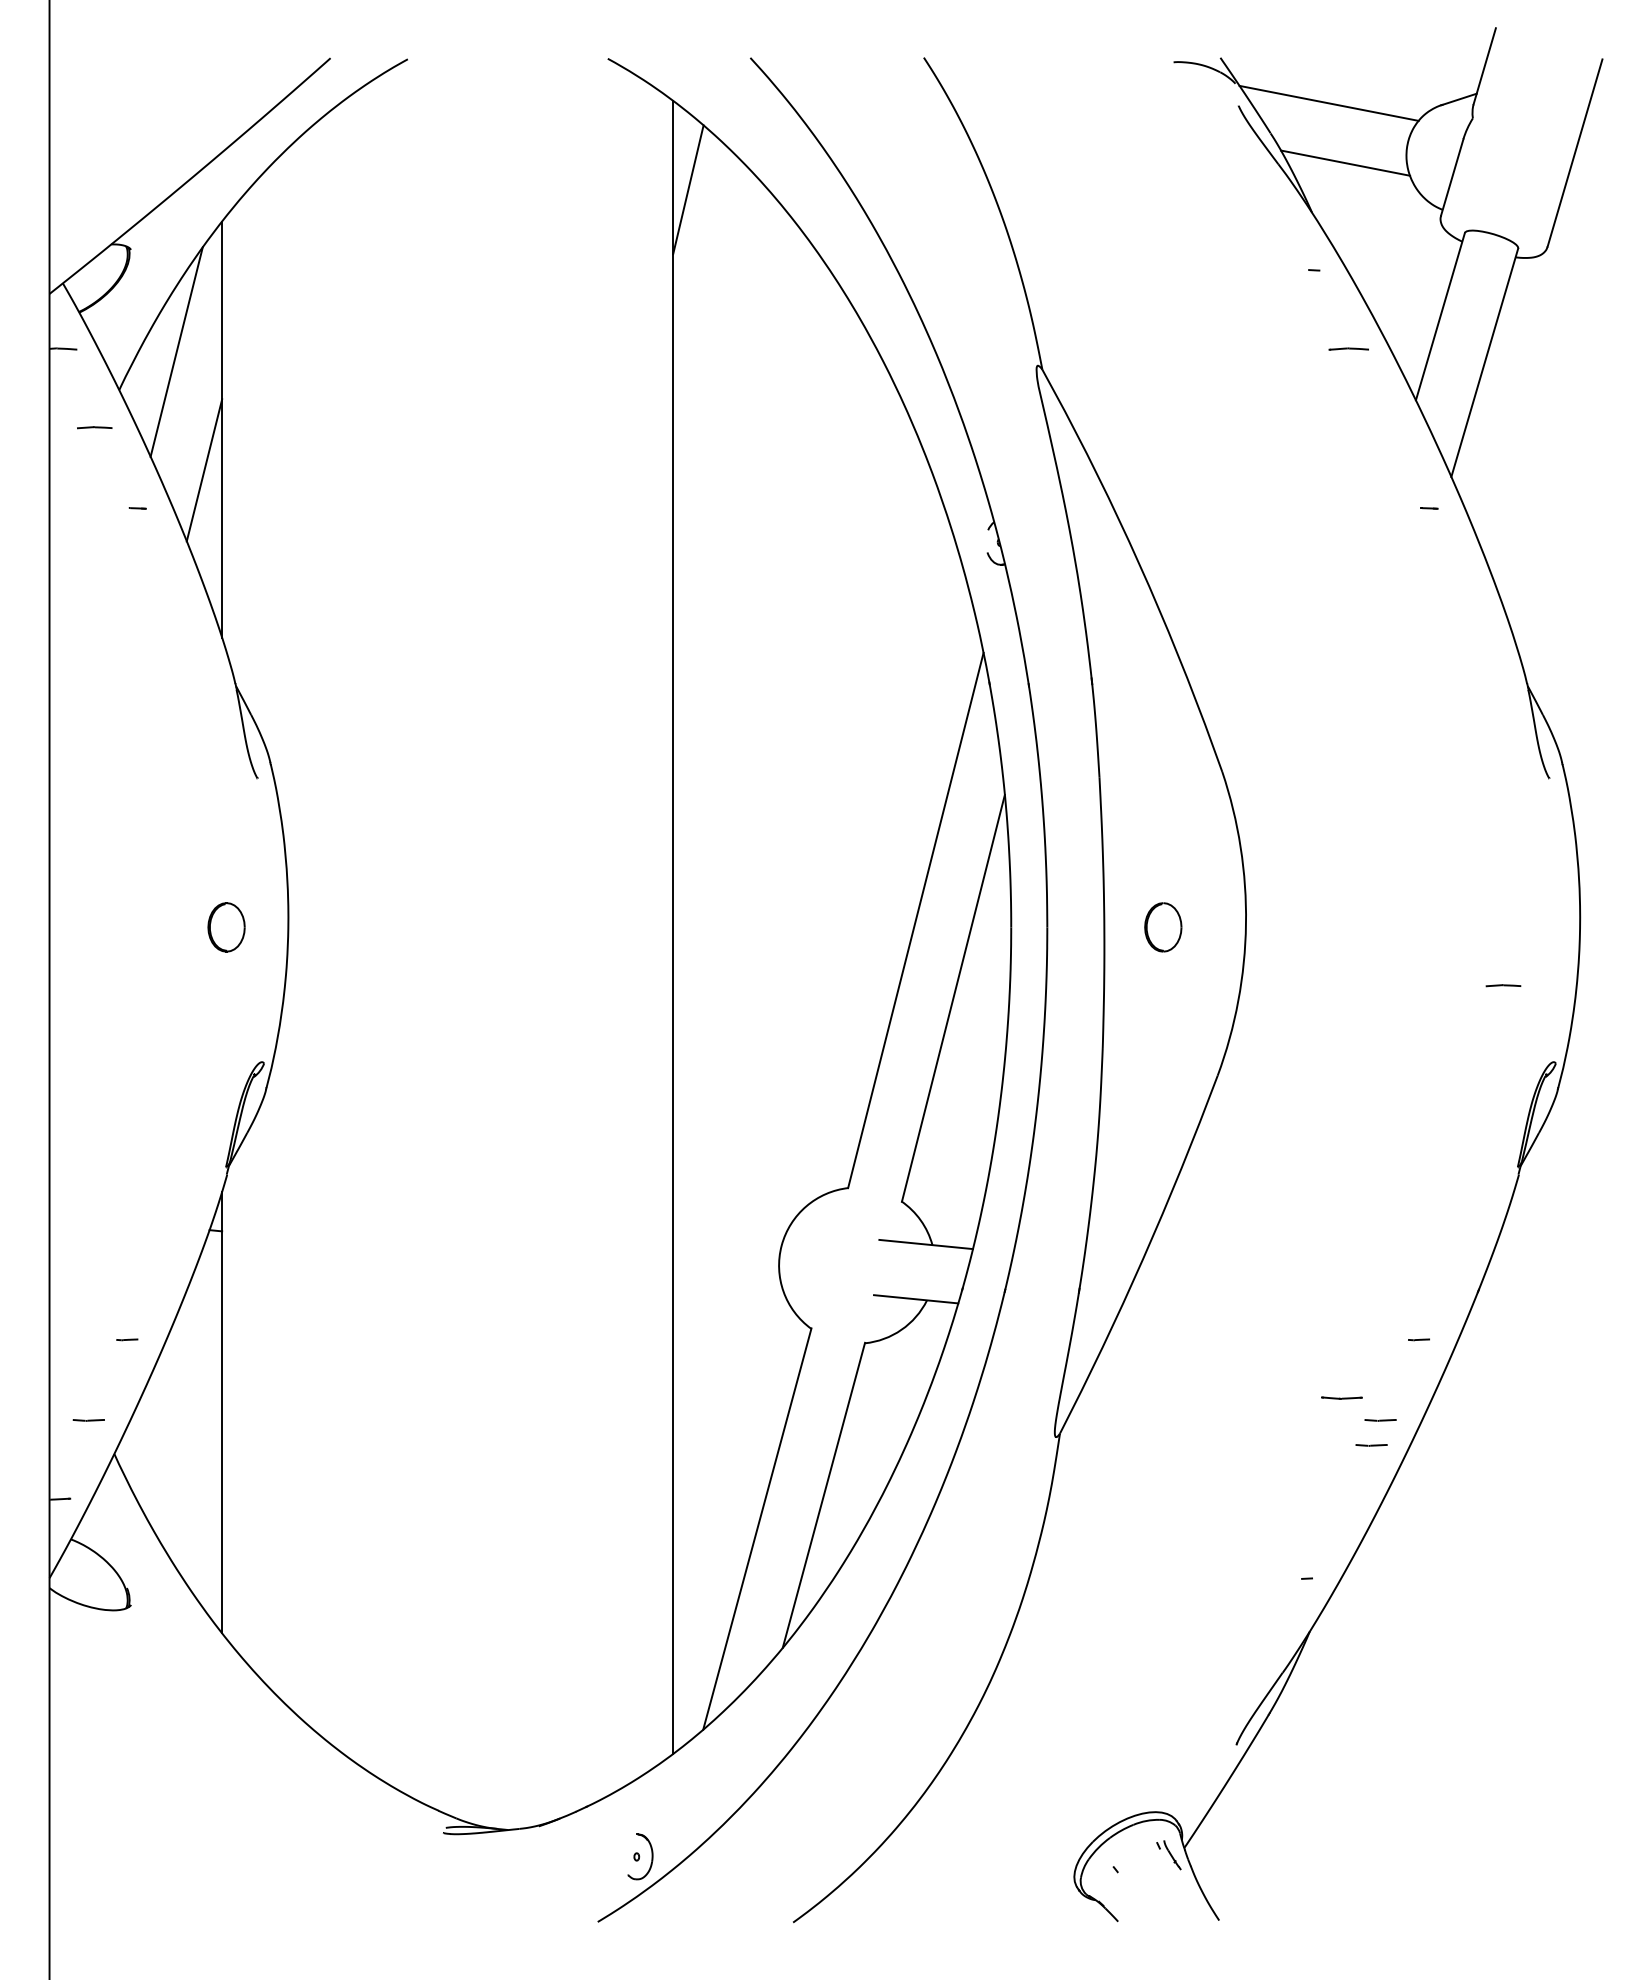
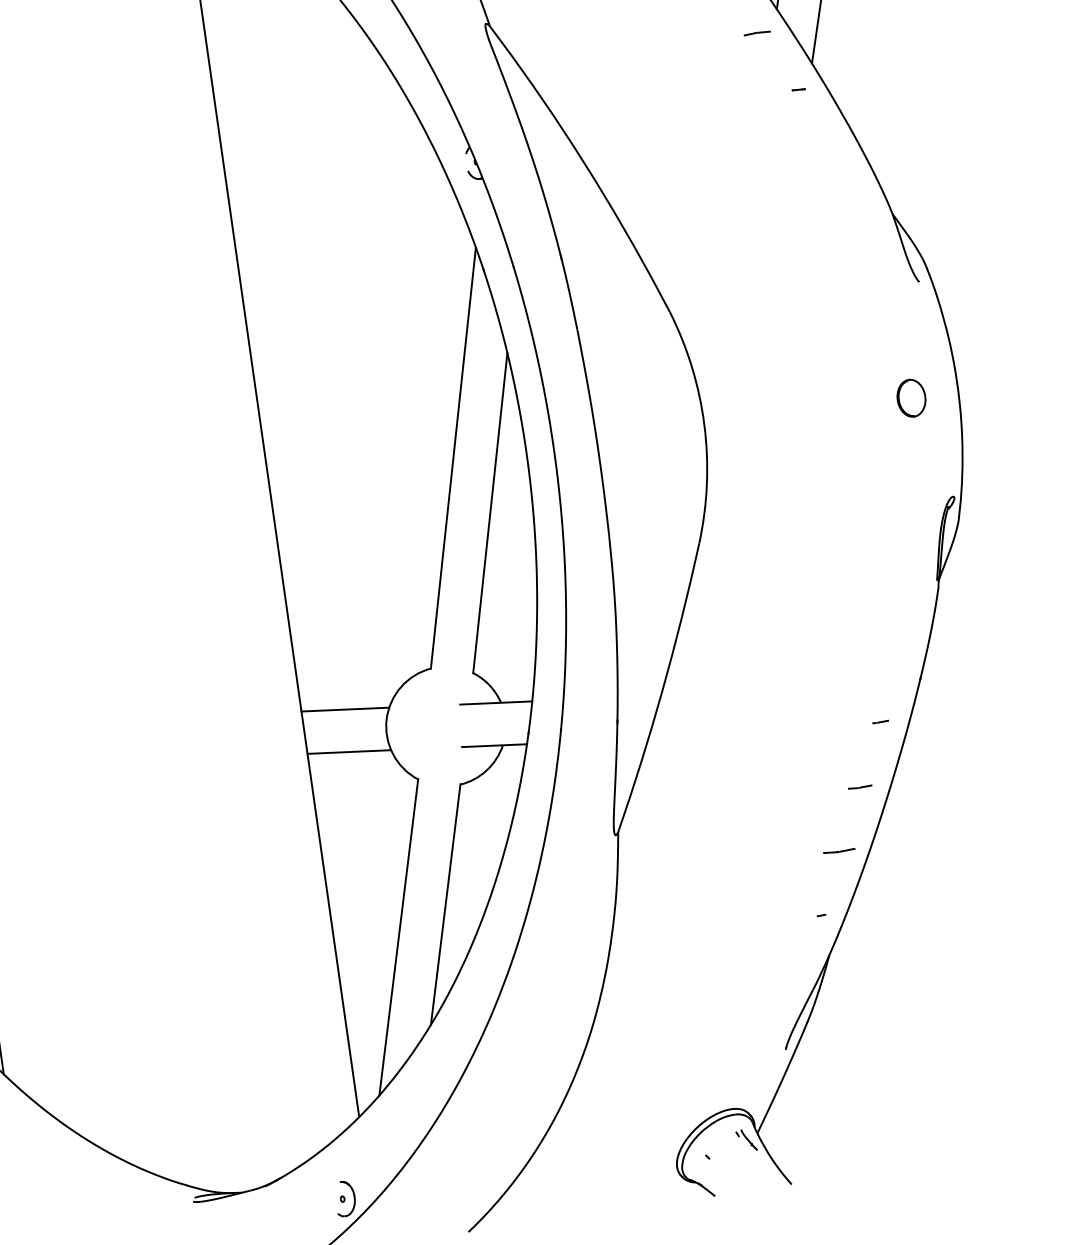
part: (1163, 927) -> (911, 398), moved
line: (1503, 985) -> (757, 33), moved
line: (730, 1224) -> (345, 708), added
line: (727, 1280) -> (349, 751), added
line: (1340, 1397) -> (838, 851), moved
line: (1371, 1445) -> (856, 807), removed

